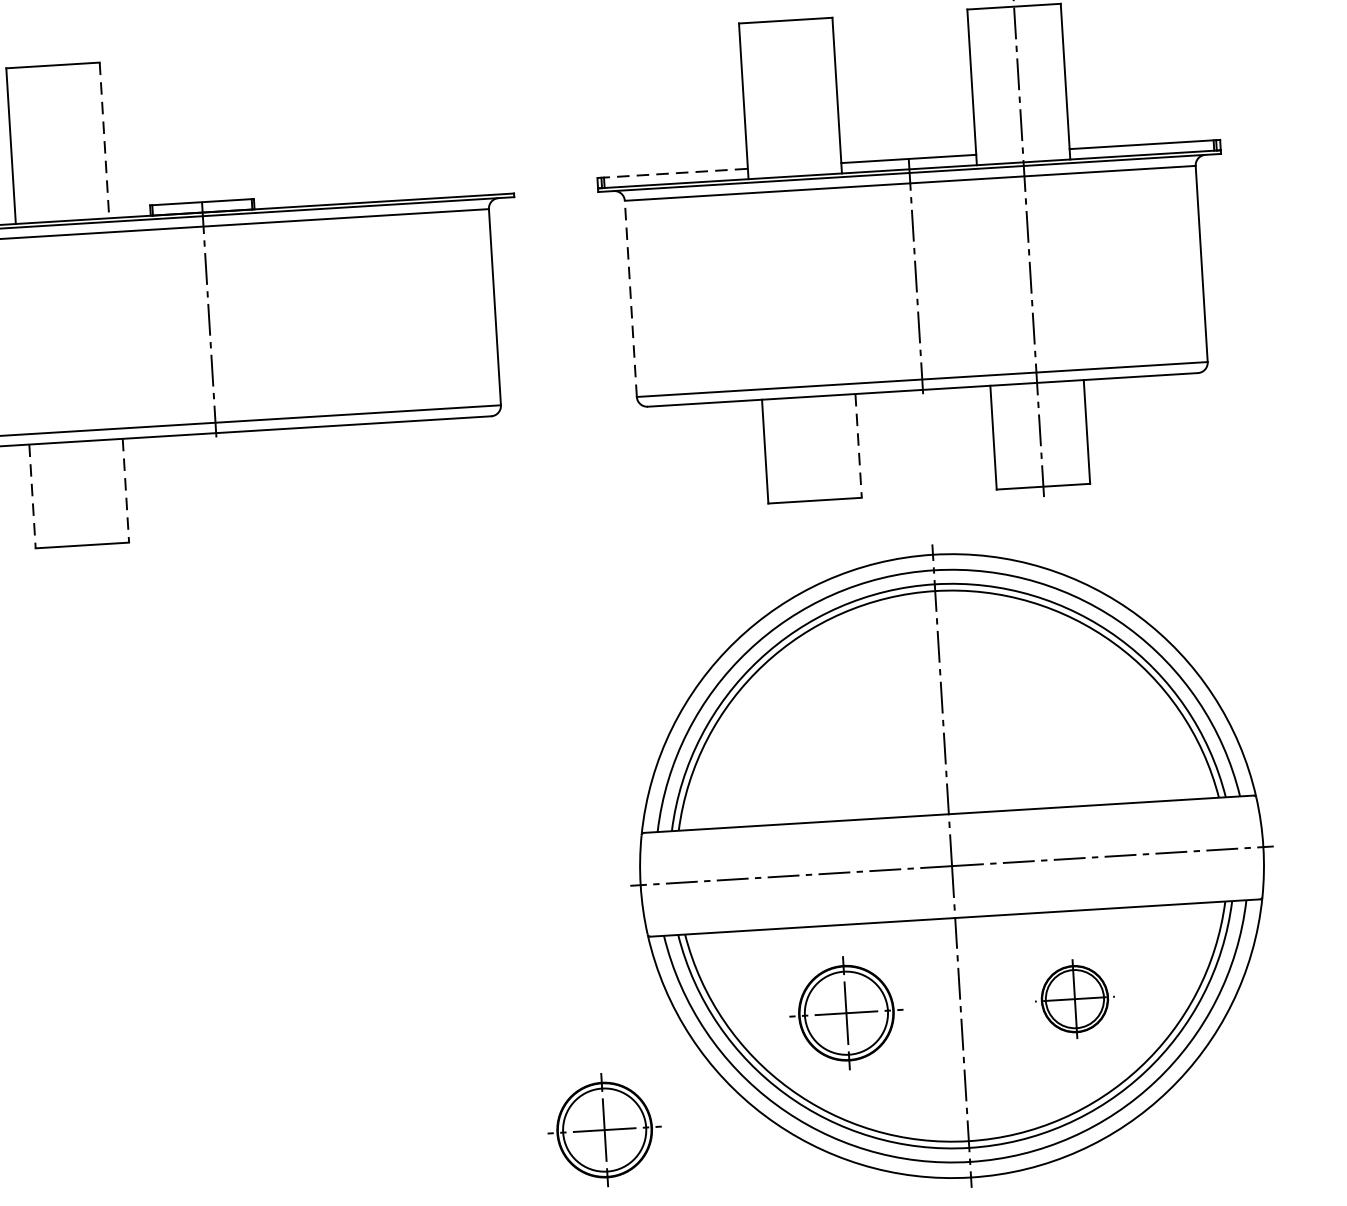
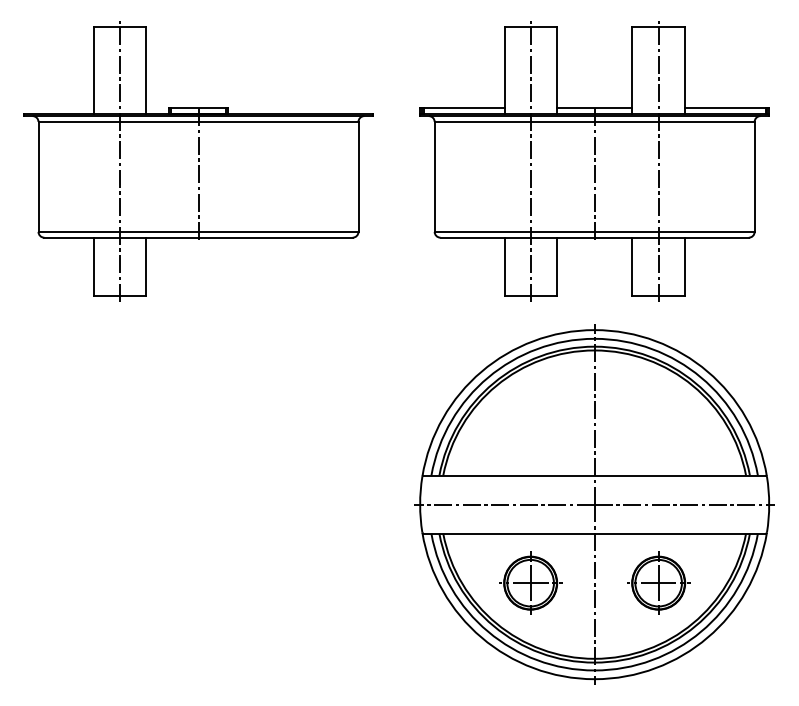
line: (105, 140) -> (146, 70), dashed -> solid
line: (673, 173) -> (462, 108), dashed -> solid
line: (800, 259) -> (530, 160), added
line: (630, 298) -> (434, 176), dashed -> solid
line: (66, 304) -> (119, 160), added
line: (858, 447) -> (556, 267), dashed -> solid
line: (126, 491) -> (146, 267), dashed -> solid
line: (32, 497) -> (93, 267), dashed -> solid
part: (1074, 998) -> (658, 582), size x1.43
part: (604, 1128) -> (391, 639), removed

